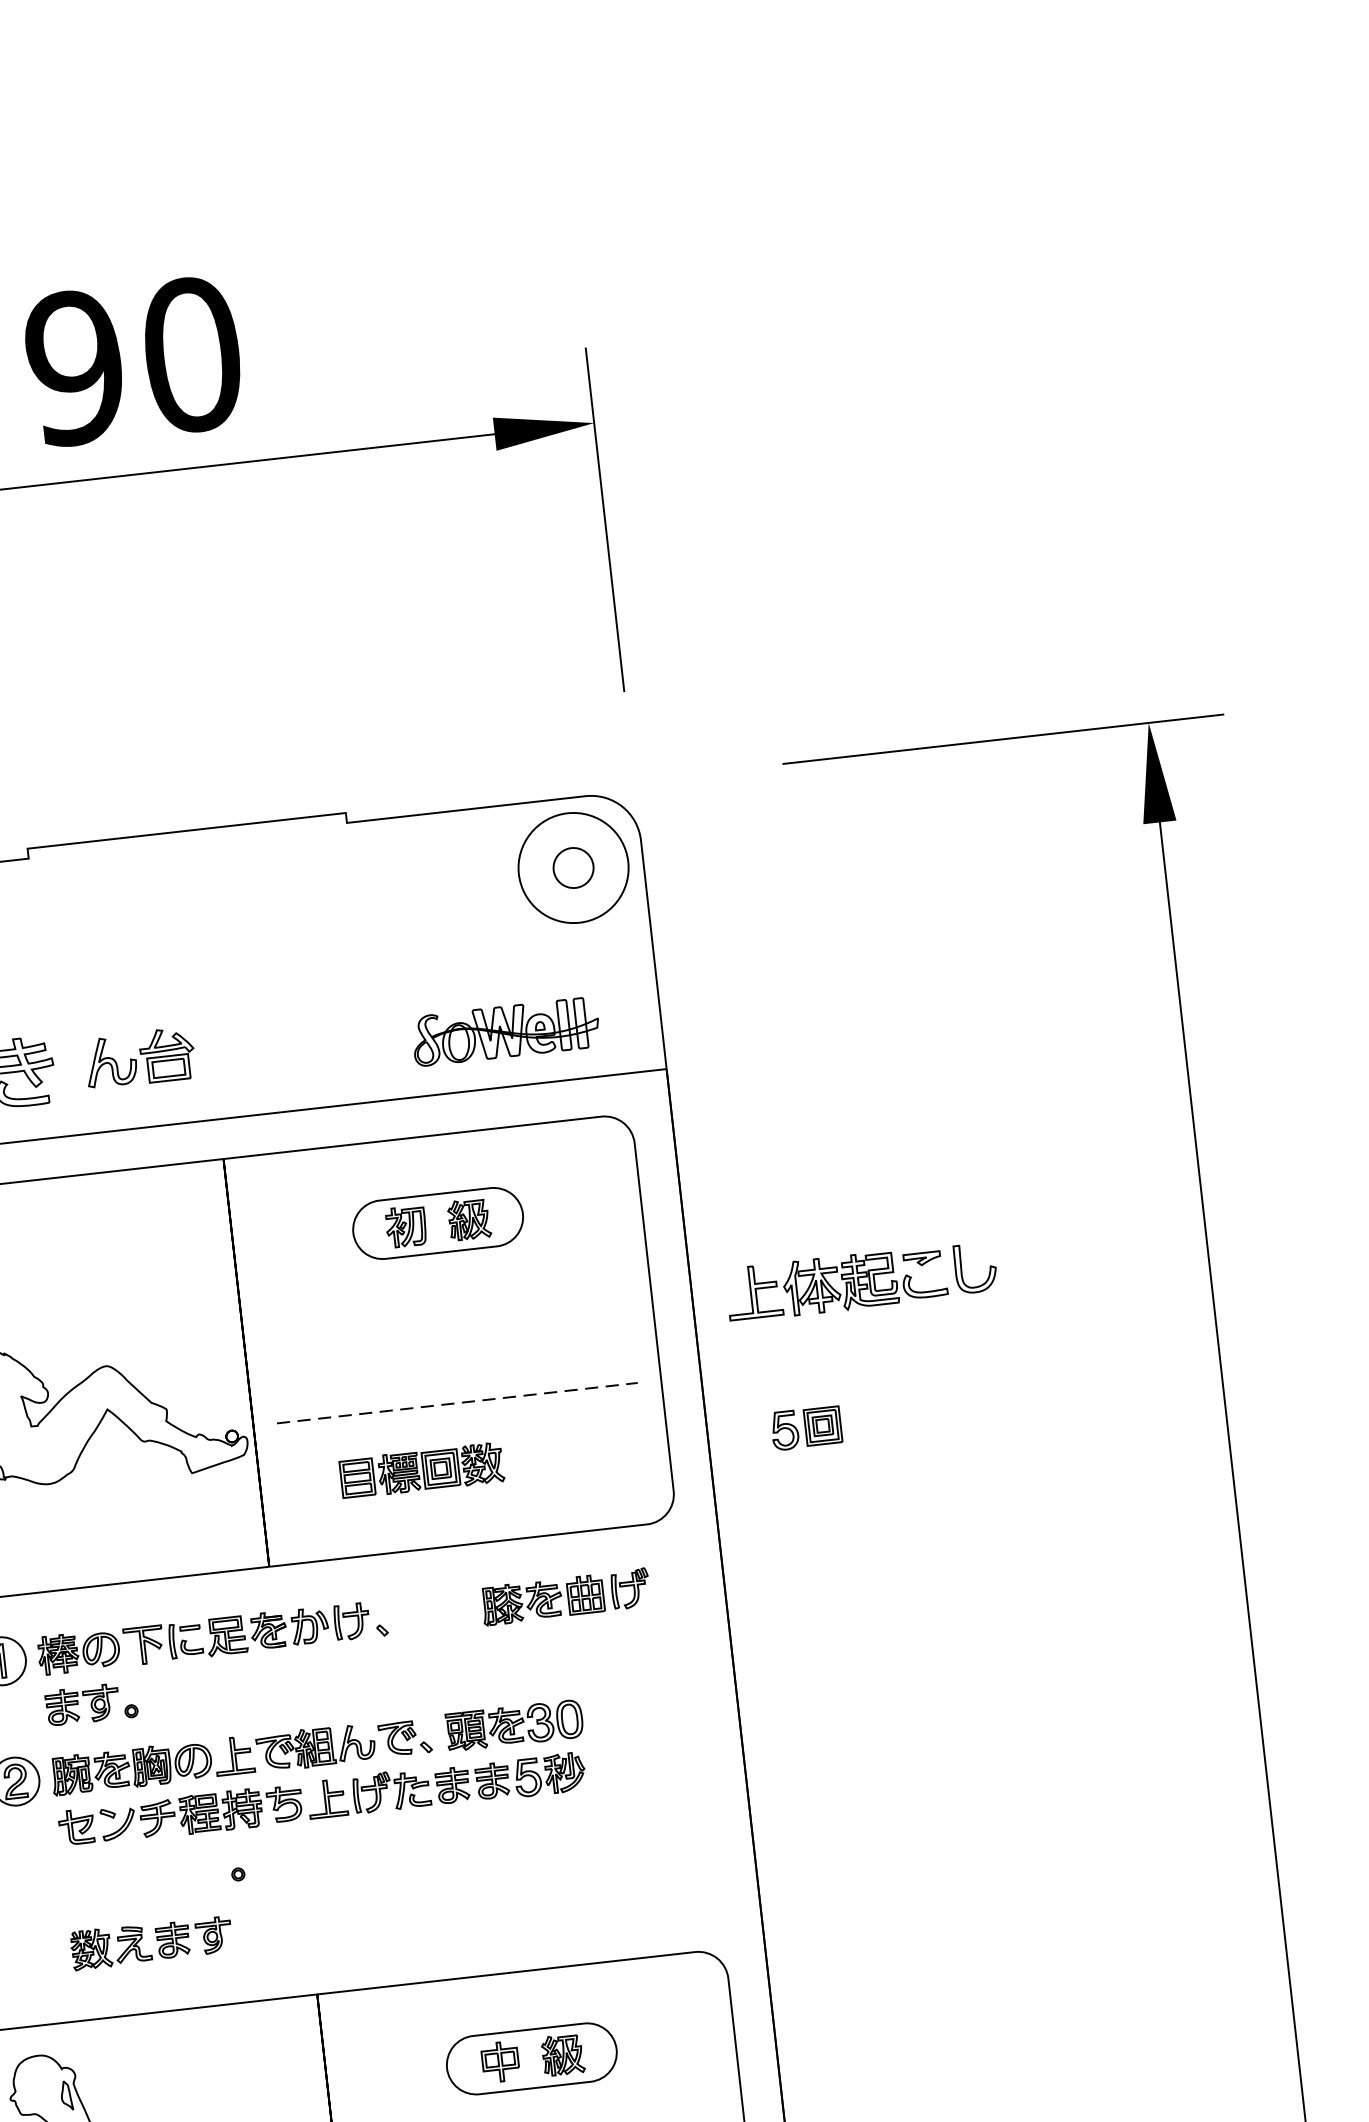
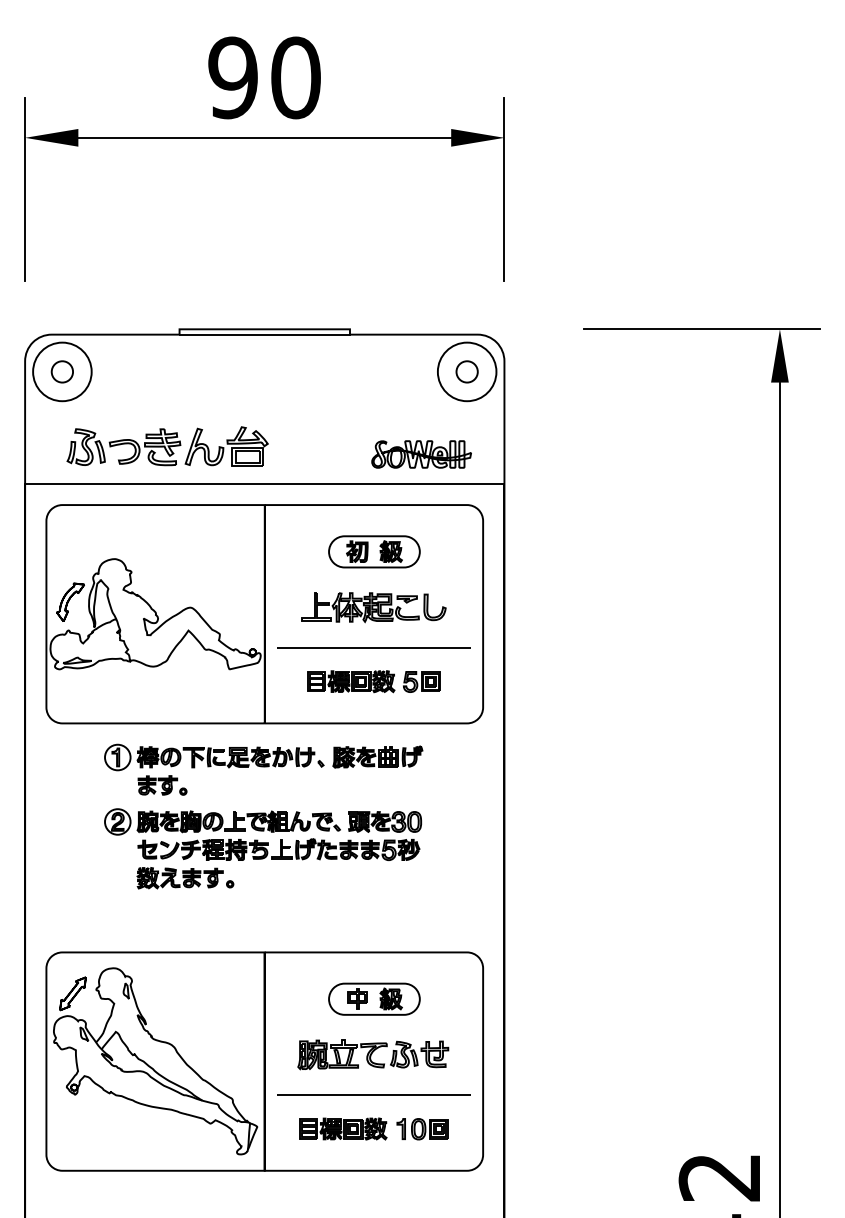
line: (187, 840) -> (264, 334), added
part: (139, 1057) -> (226, 446), size x1.43
part: (860, 1281) -> (373, 607), moved
line: (456, 1404) -> (373, 648), dashed -> solid
part: (805, 1427) -> (421, 681), moved
part: (565, 1596) -> (377, 756), moved
part: (150, 1943) -> (179, 878), moved

